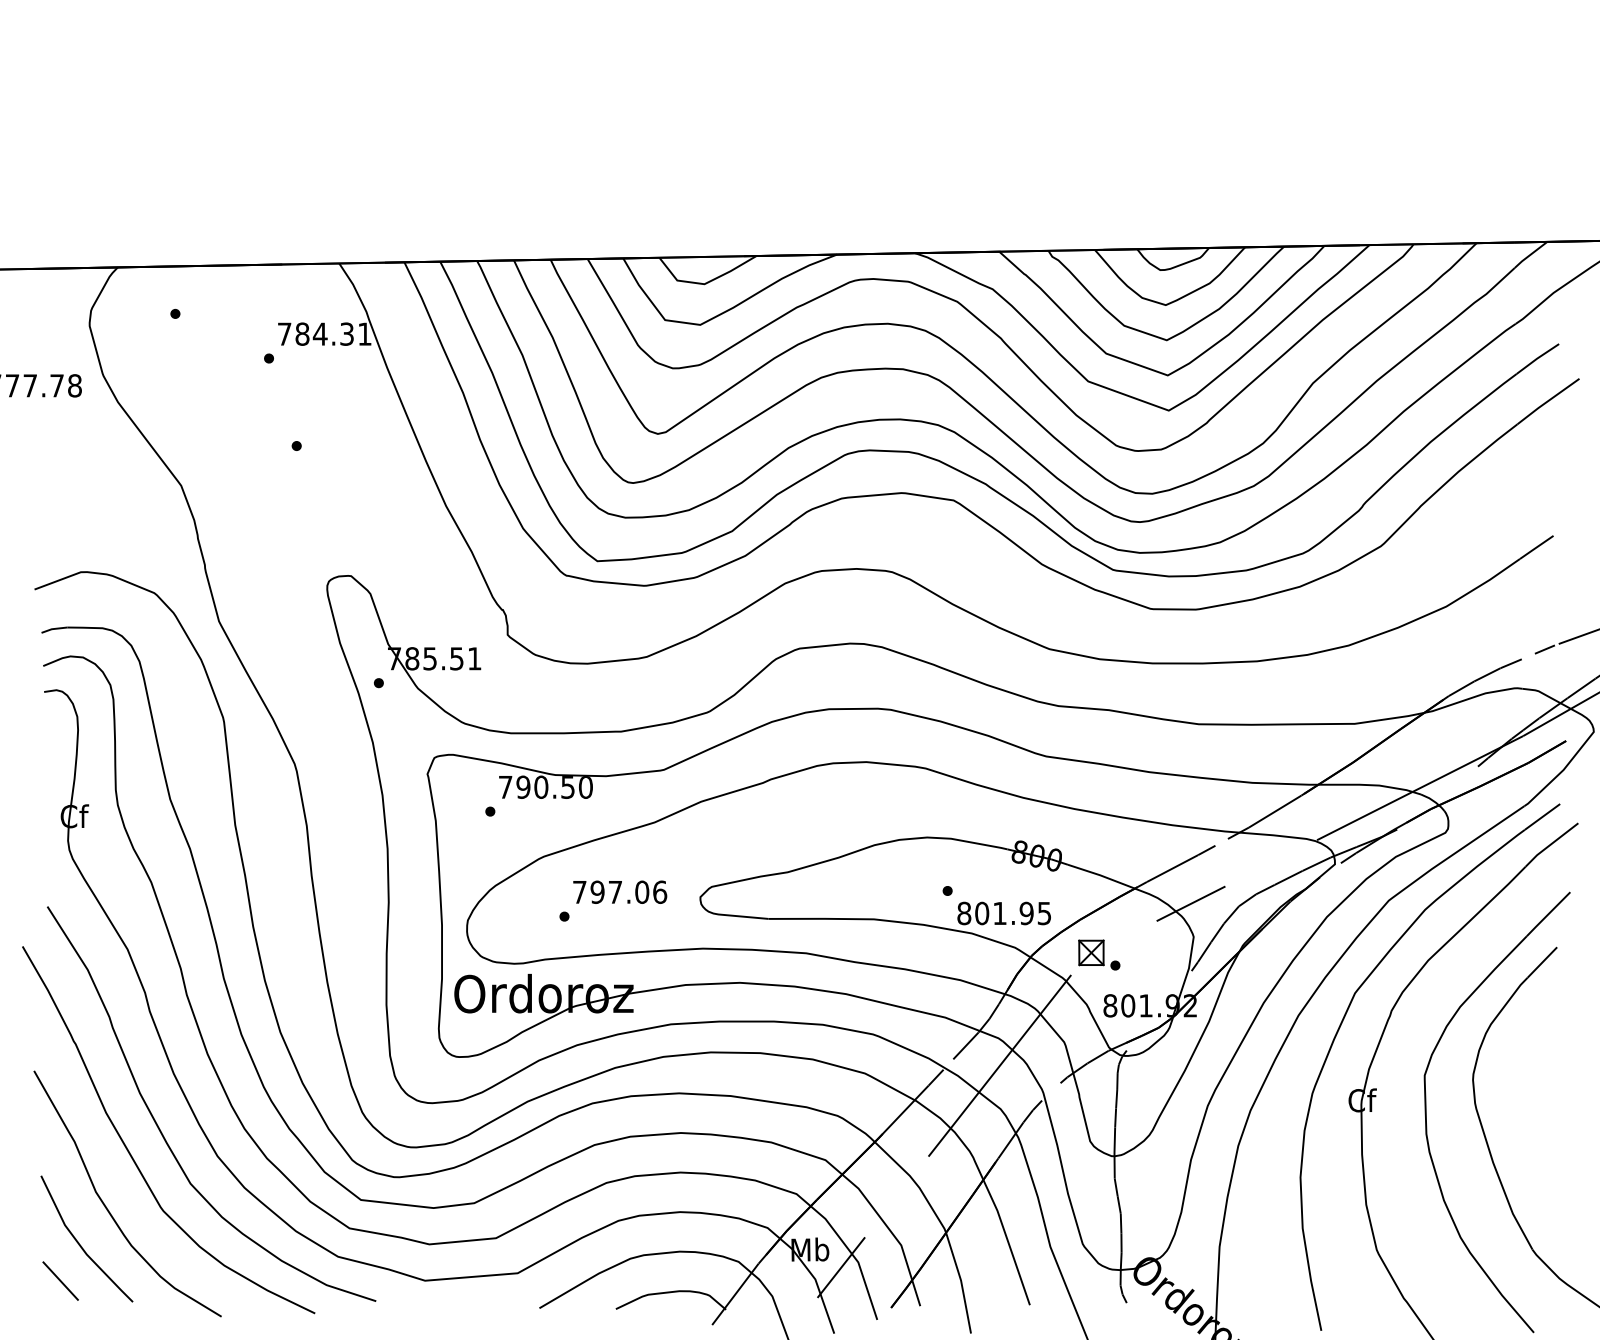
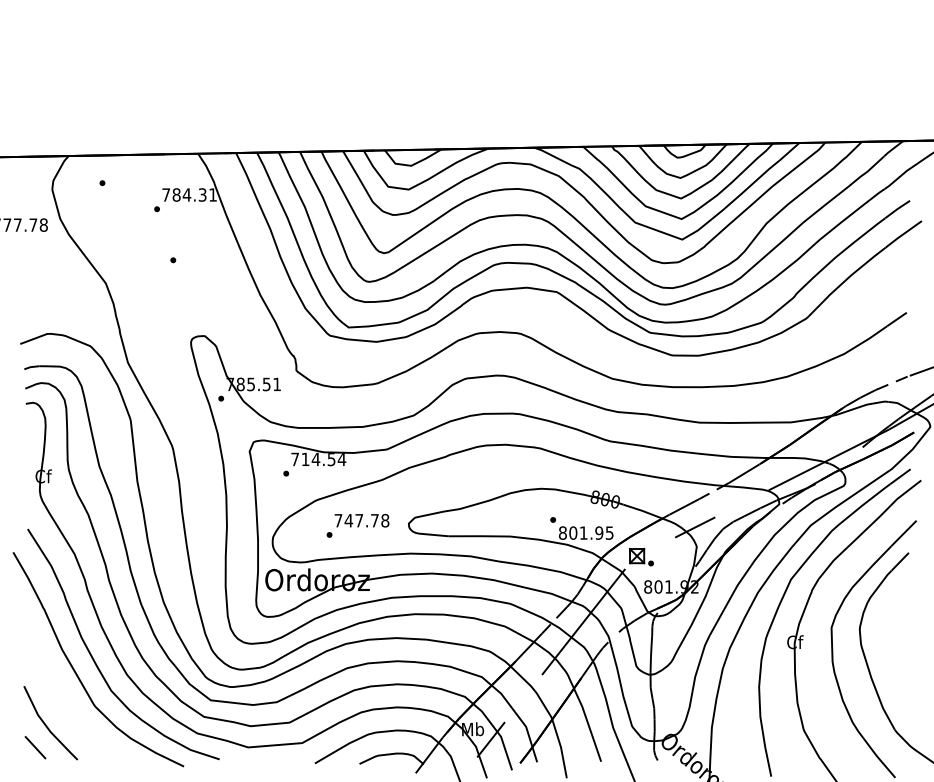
text: (554, 787) -> (323, 459), 790.50 -> 714.54
text: (627, 891) -> (366, 520), 797.06 -> 747.78
curve: (106, 1205) -> (62, 703), removed

